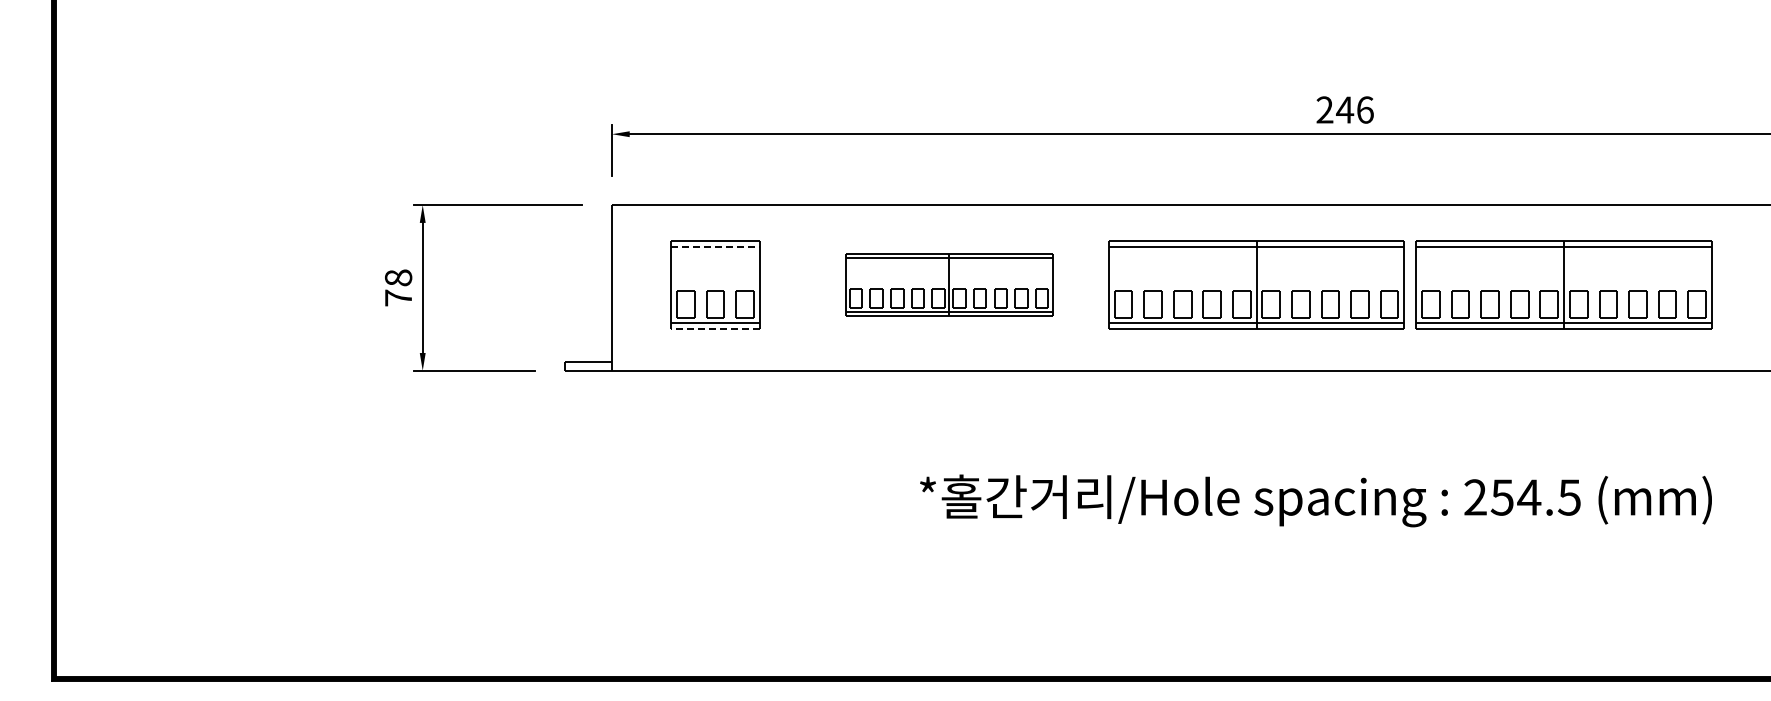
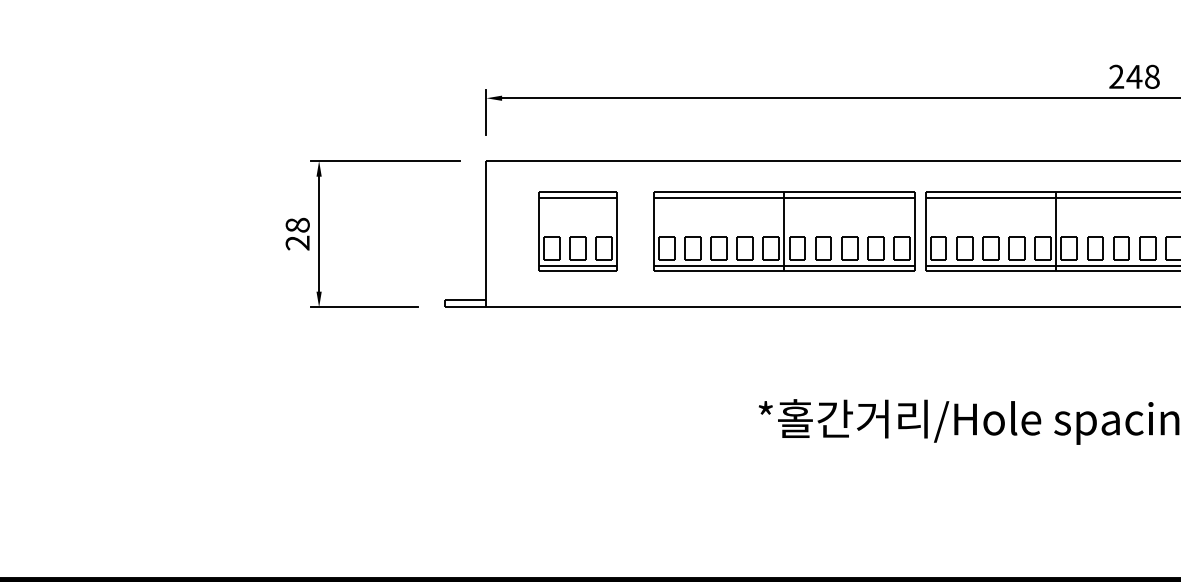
text: (1365, 109) -> (1152, 76), 246 -> 248
line: (715, 246) -> (577, 197), dashed -> solid
part: (948, 284) -> (783, 231), size x1.43
text: (397, 297) -> (296, 242), 78 -> 28
line: (714, 329) -> (577, 270), dashed -> solid

